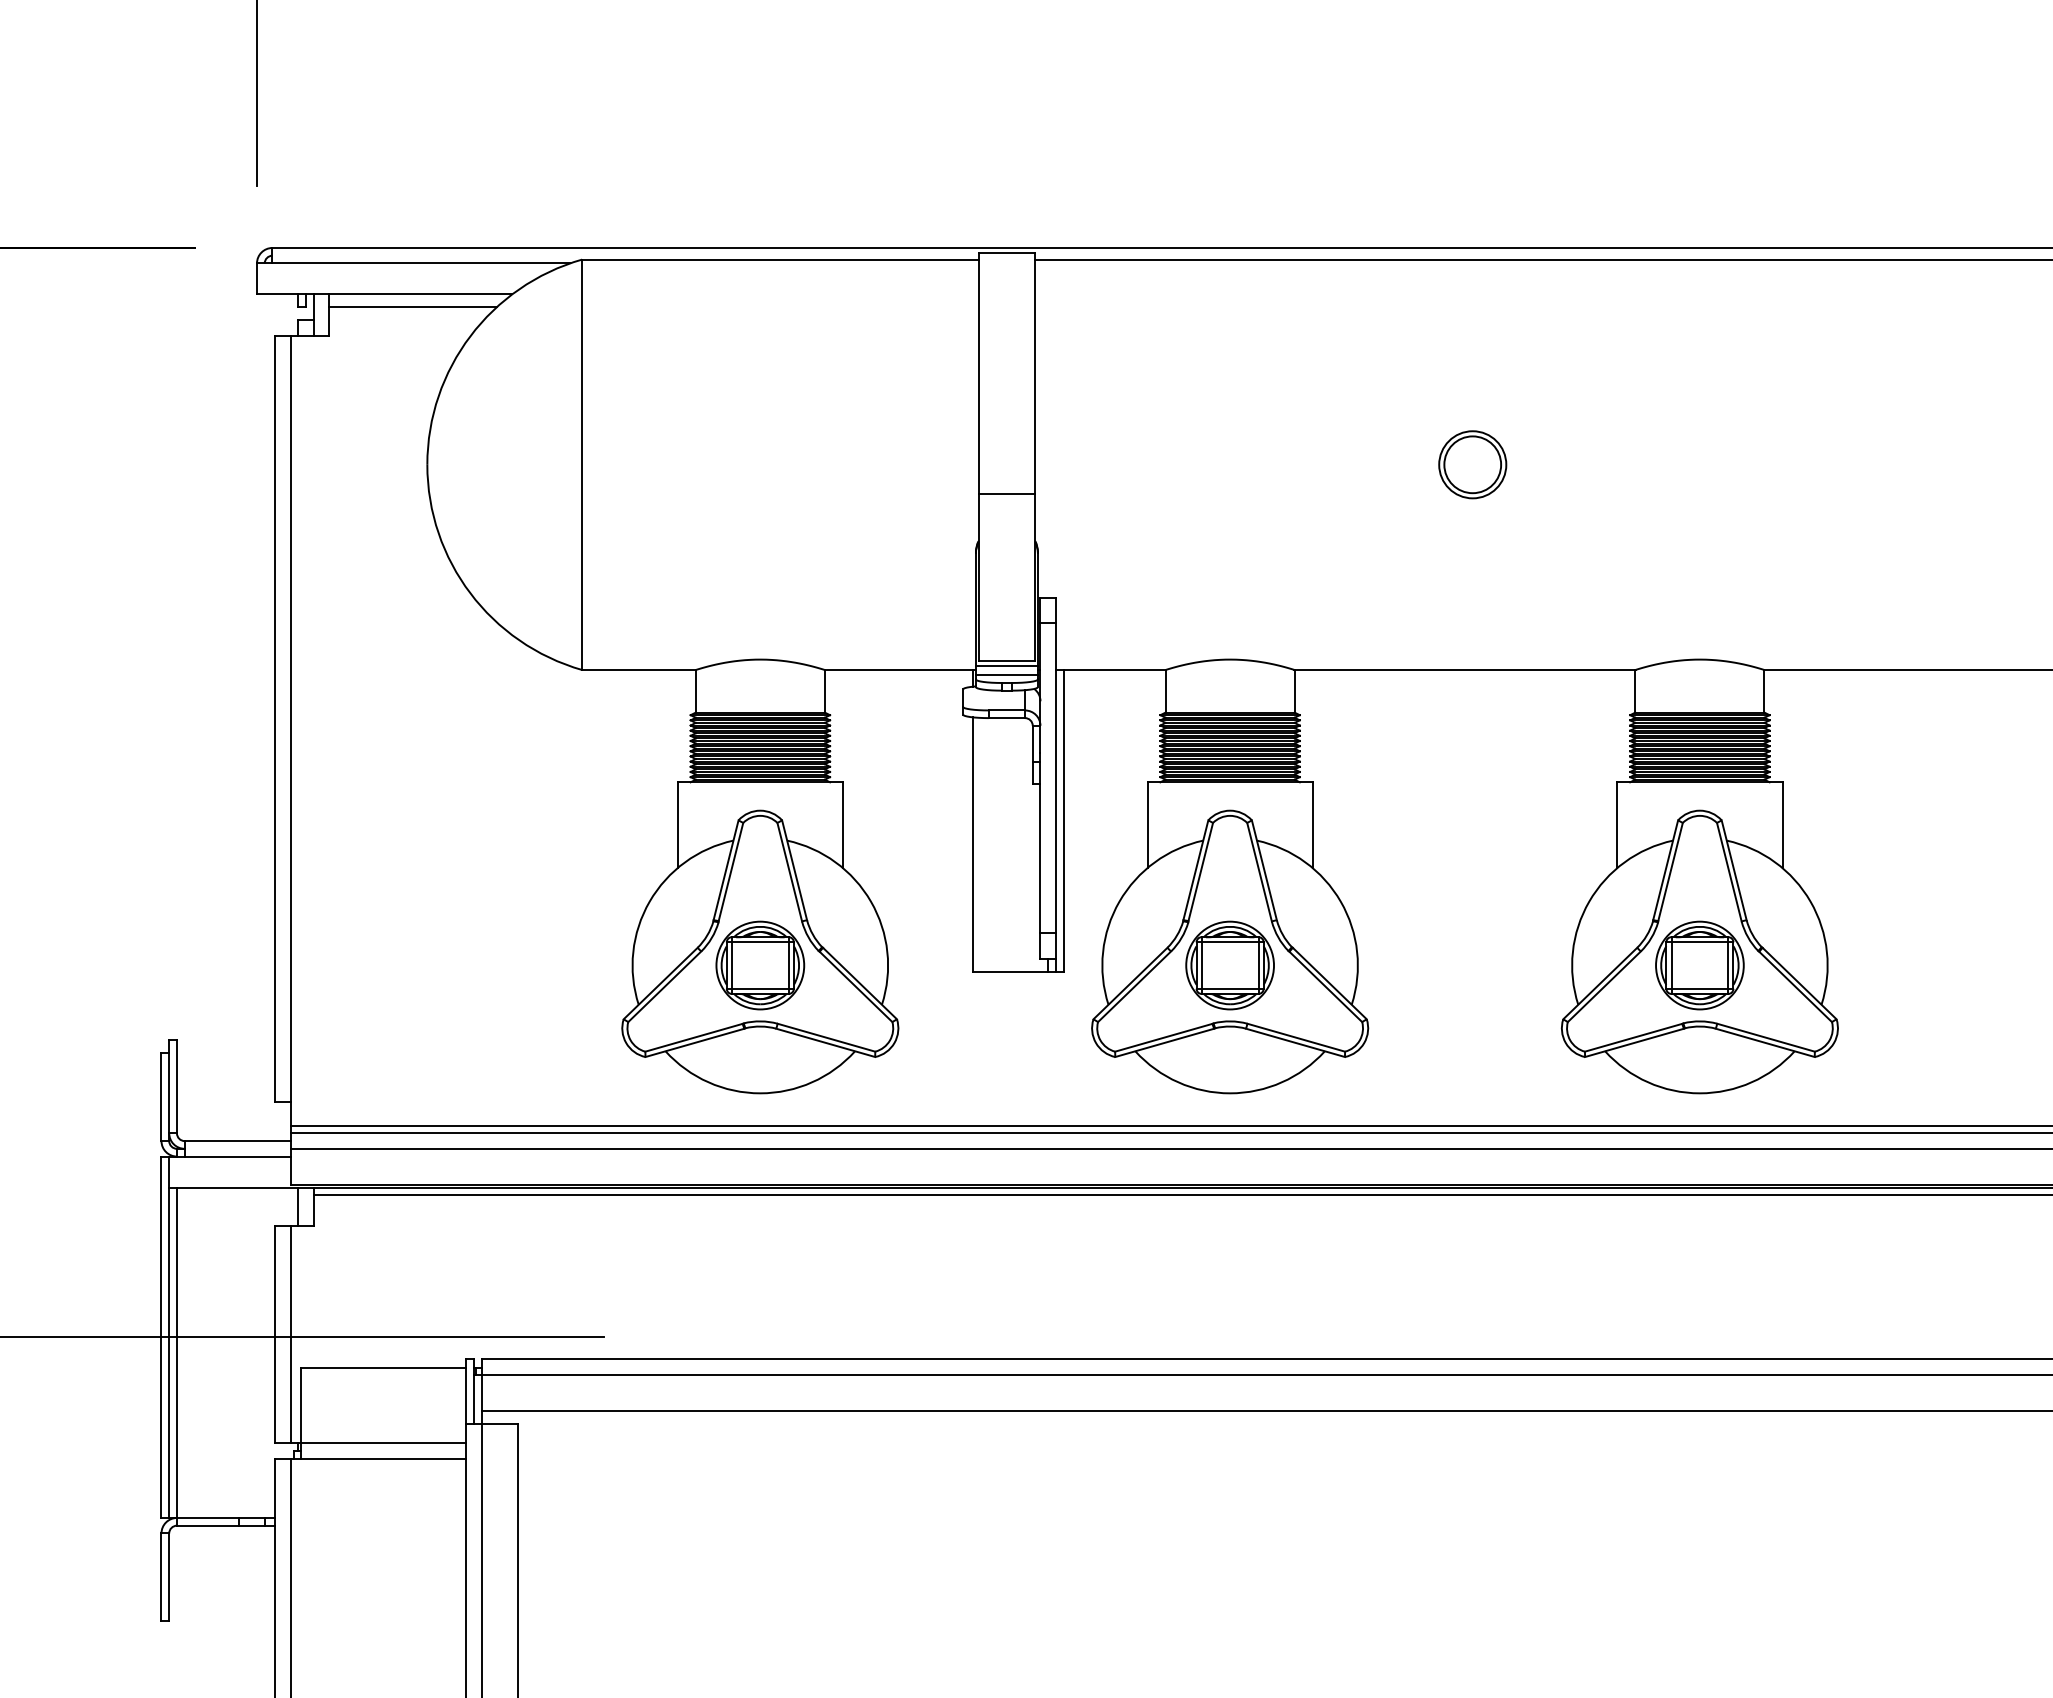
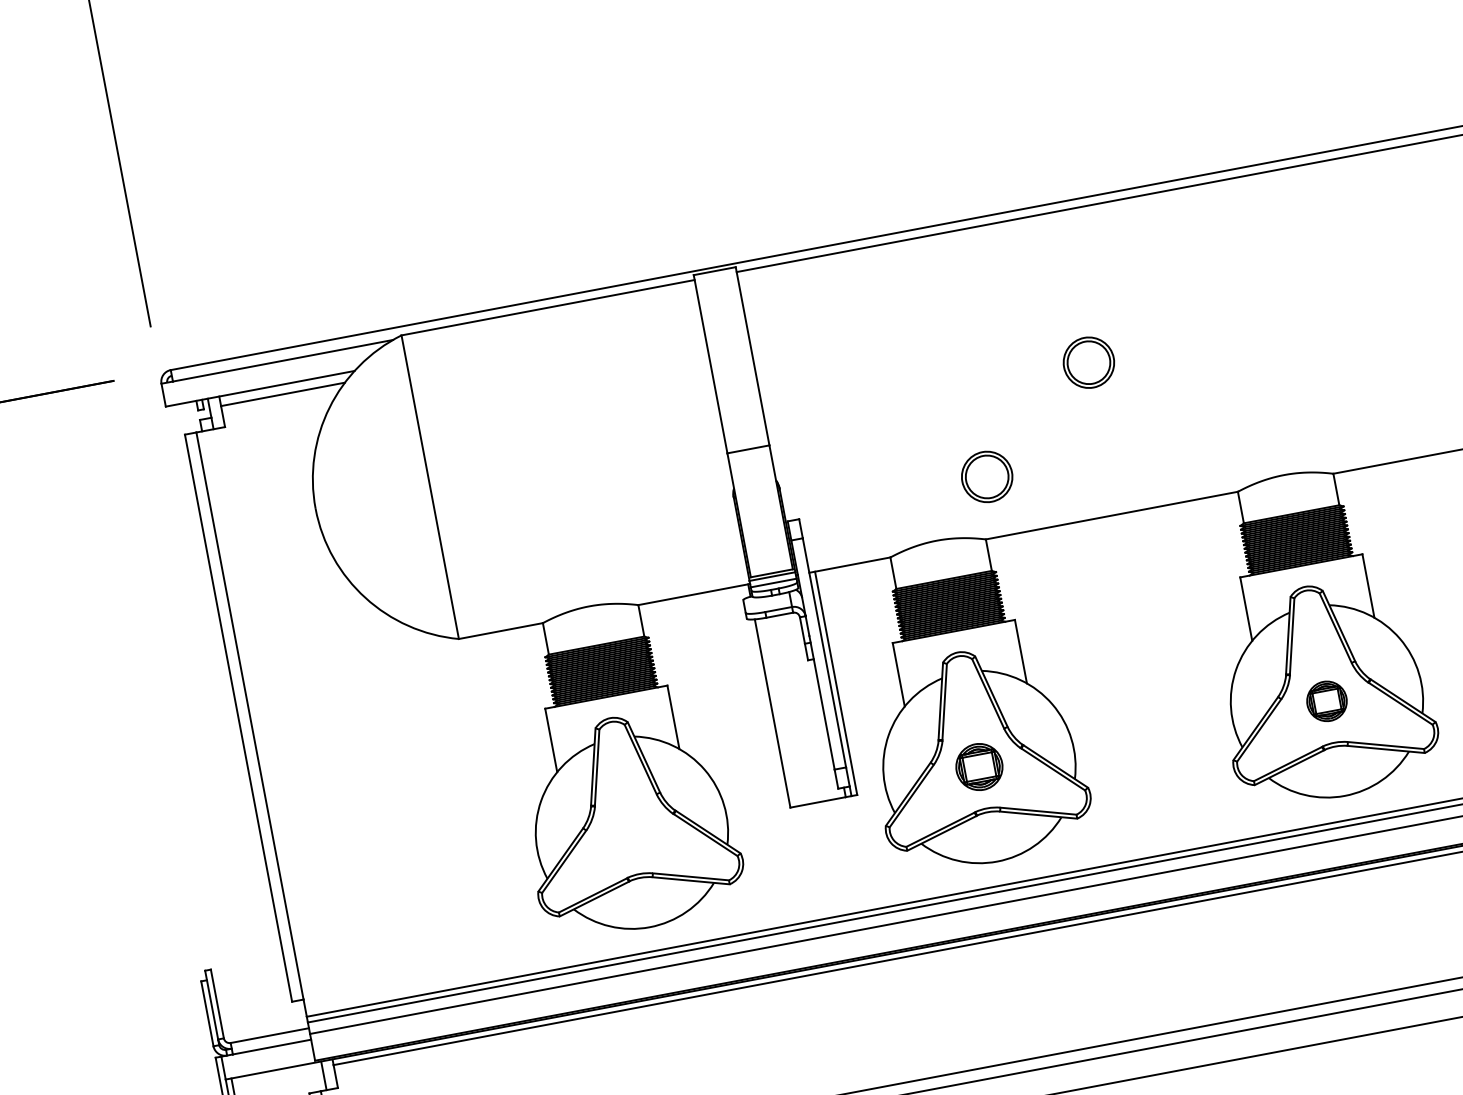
part: (1311, 588) -> (986, 476), added
part: (760, 965) -> (632, 832), removed
part: (1229, 965) -> (978, 767), size x0.7
part: (1699, 965) -> (1326, 701), size x0.6

